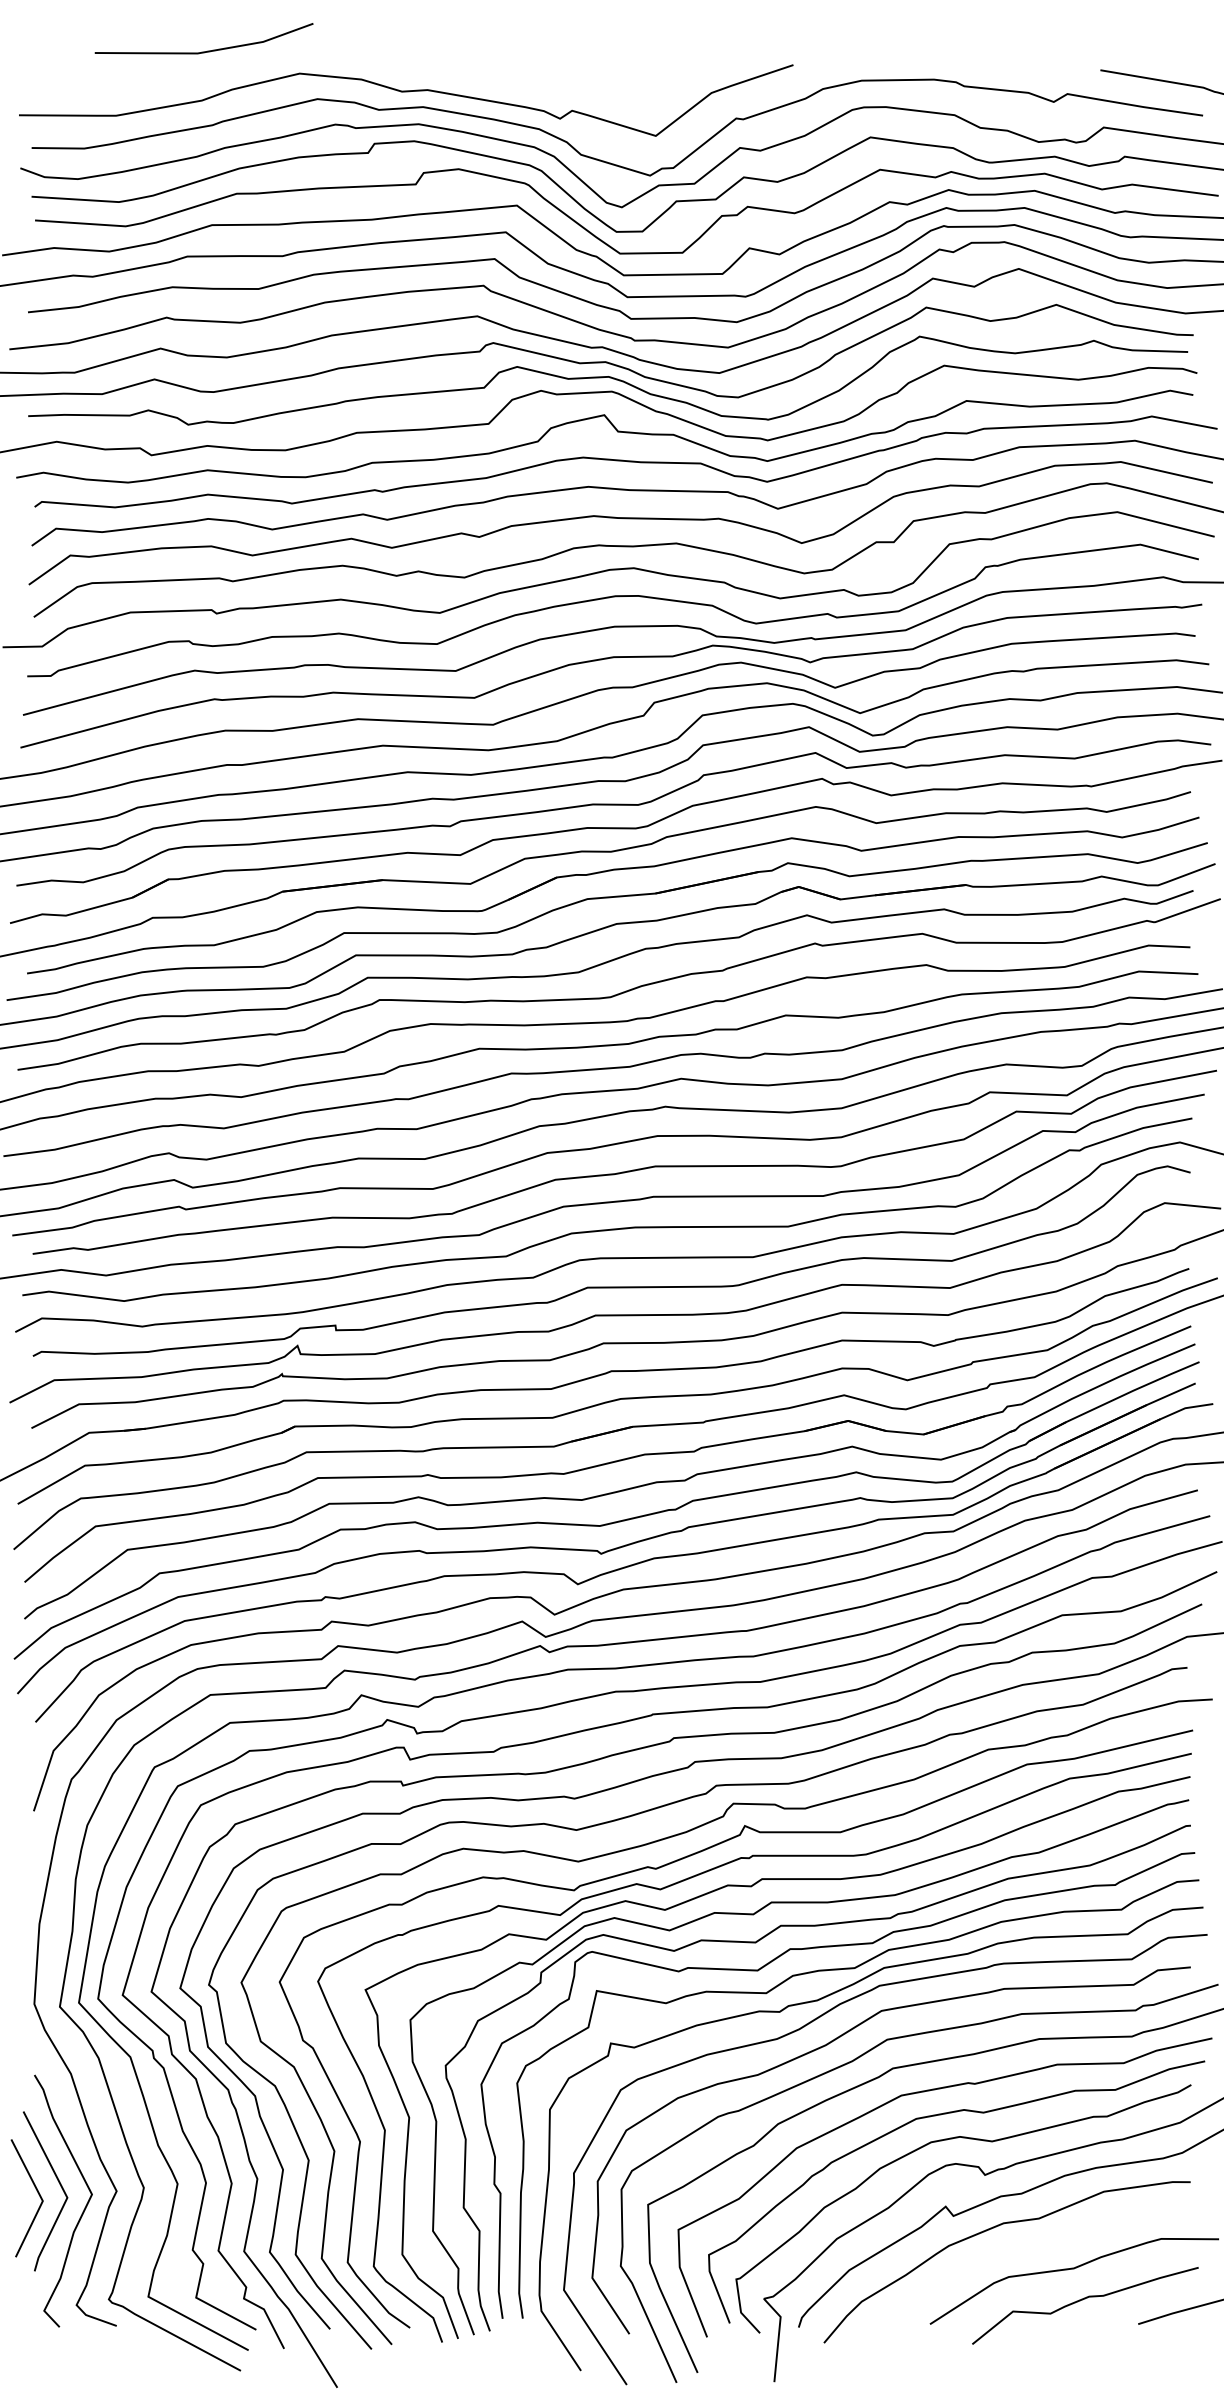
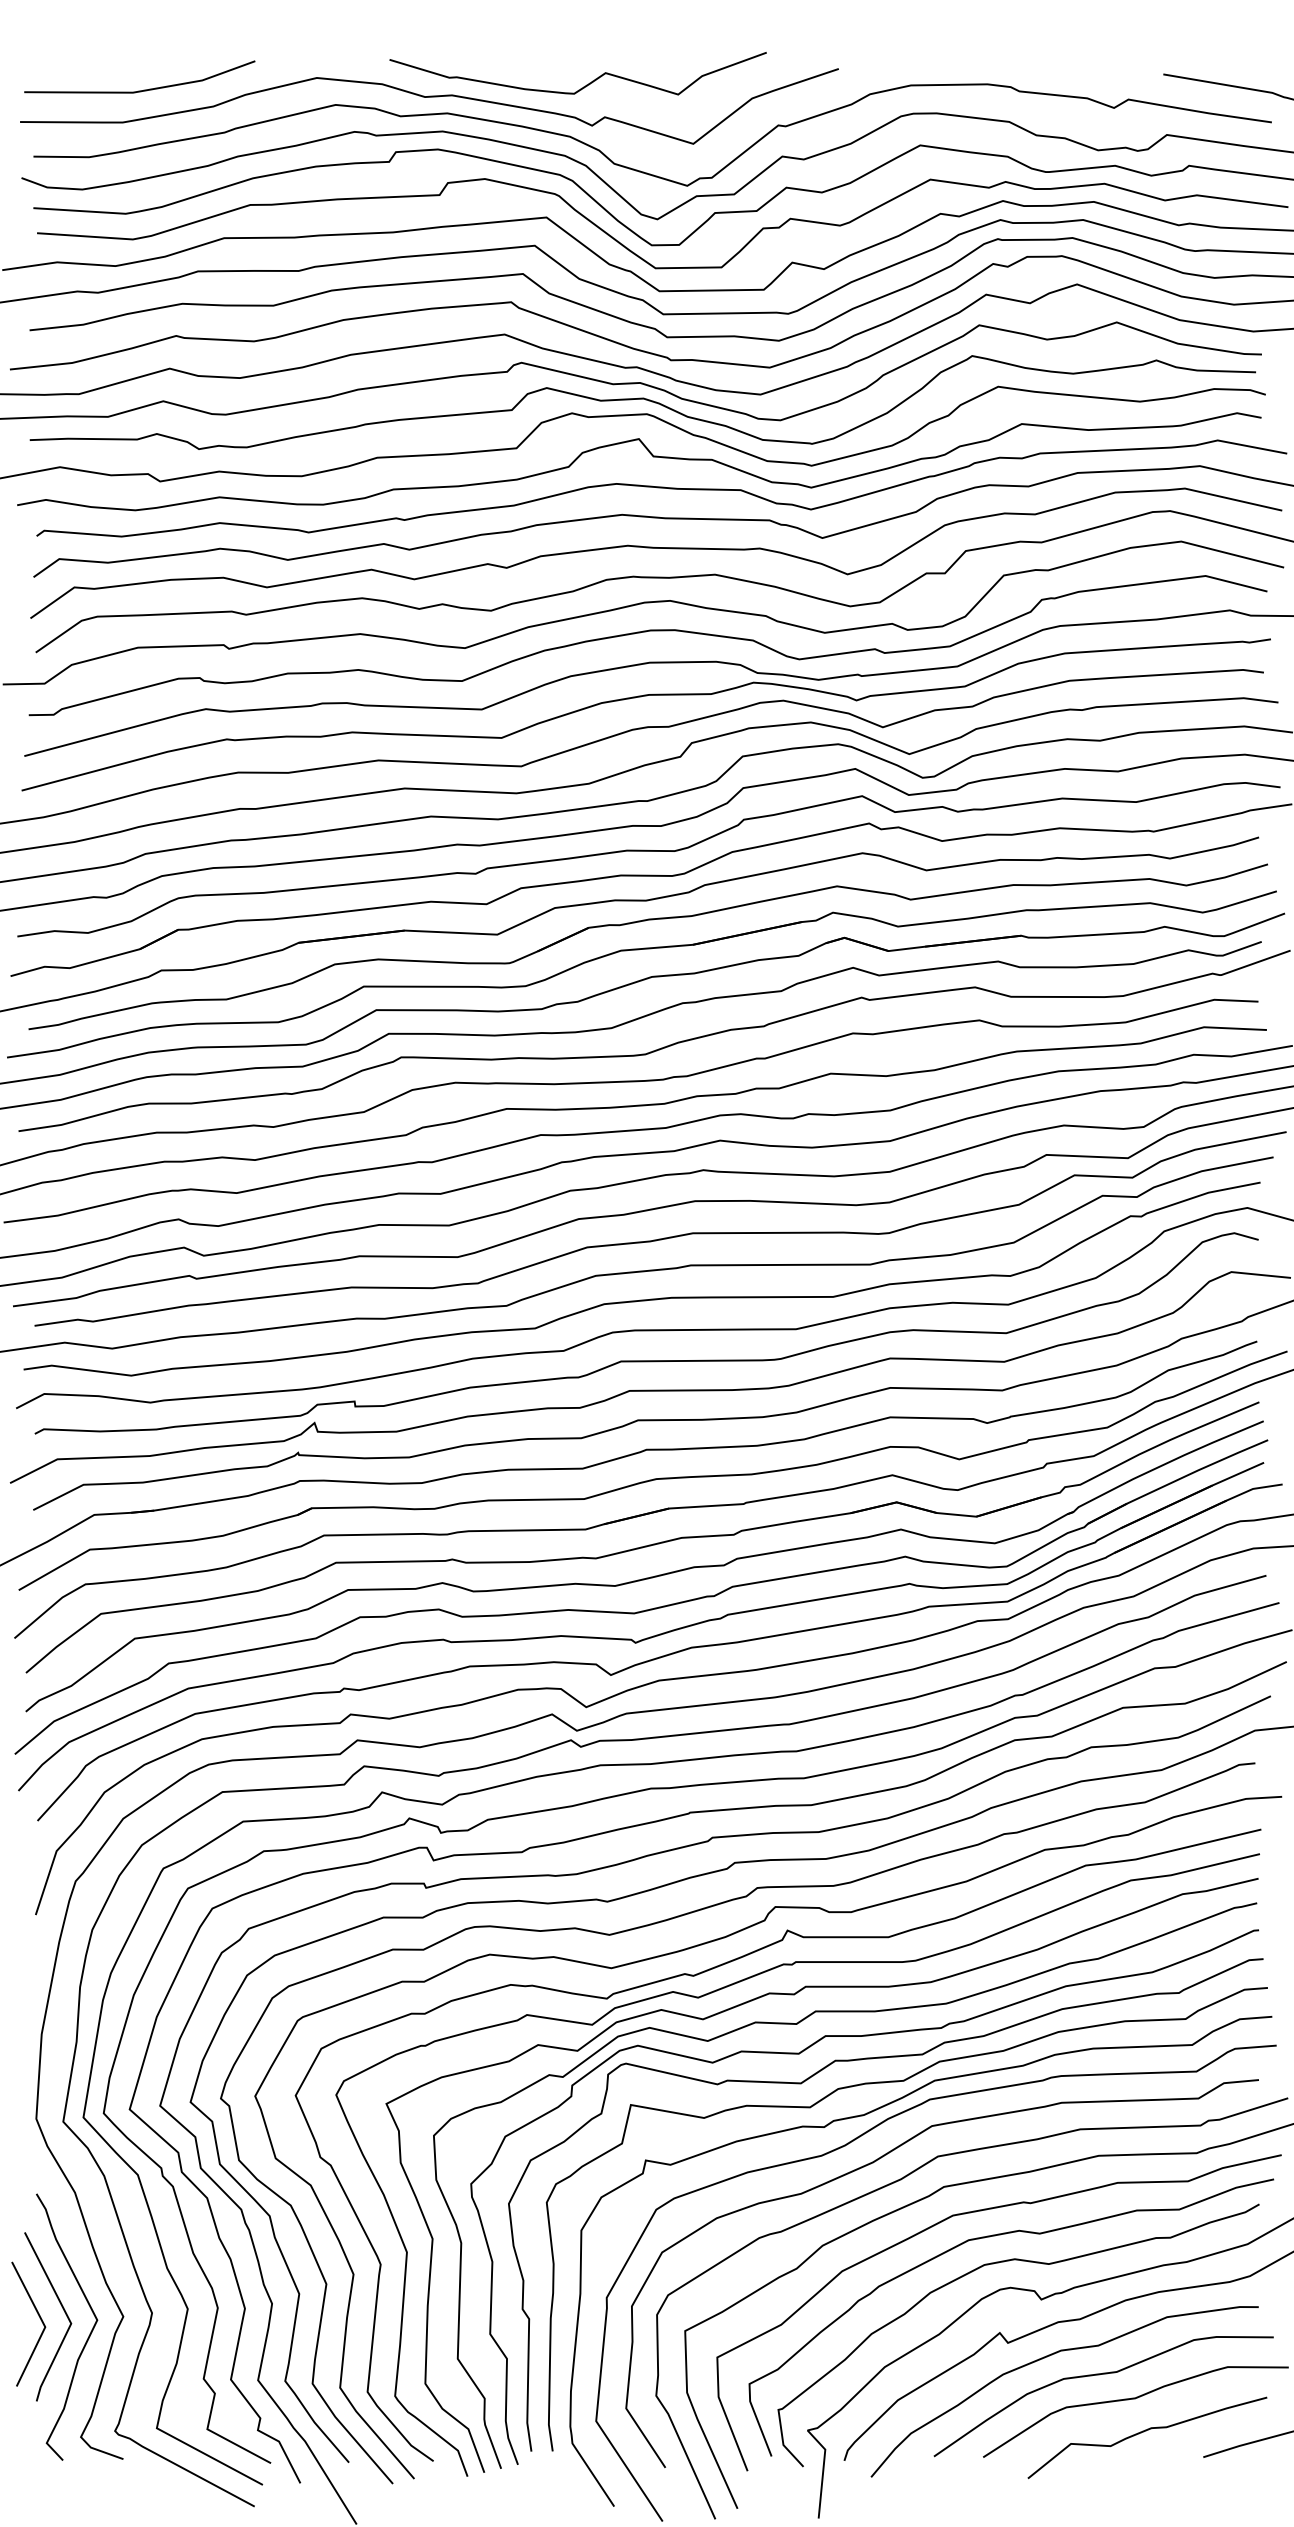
line: (207, 50) -> (143, 89), moved
curve: (554, 79) -> (586, 84), added
curve: (1040, 2246) -> (1099, 2375), added

